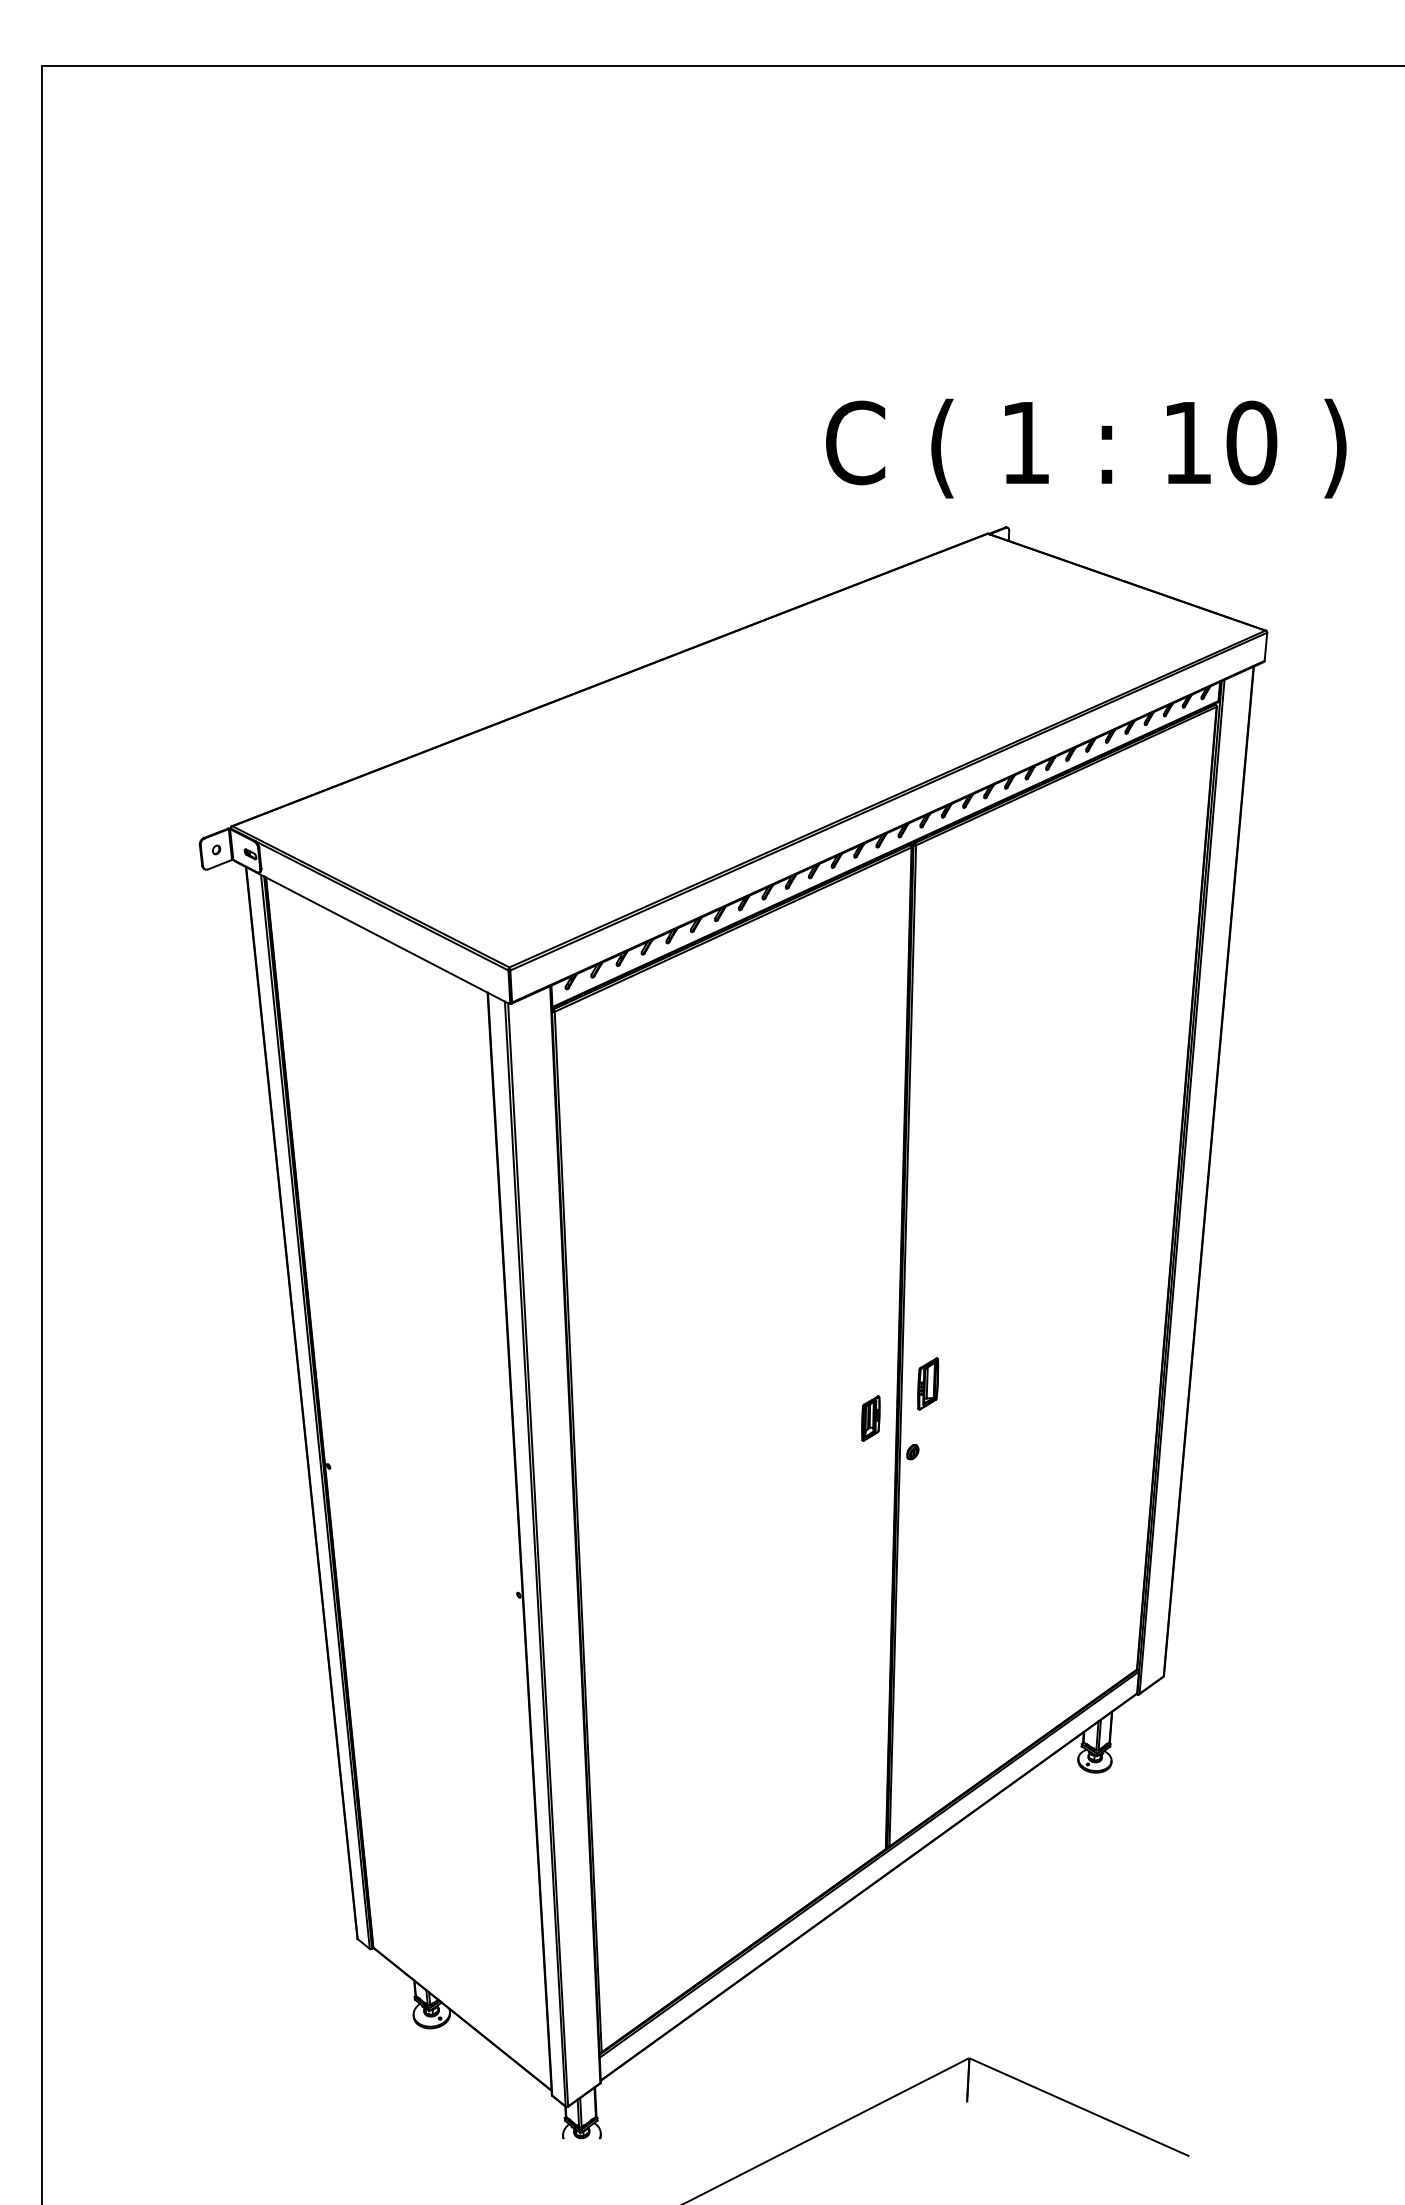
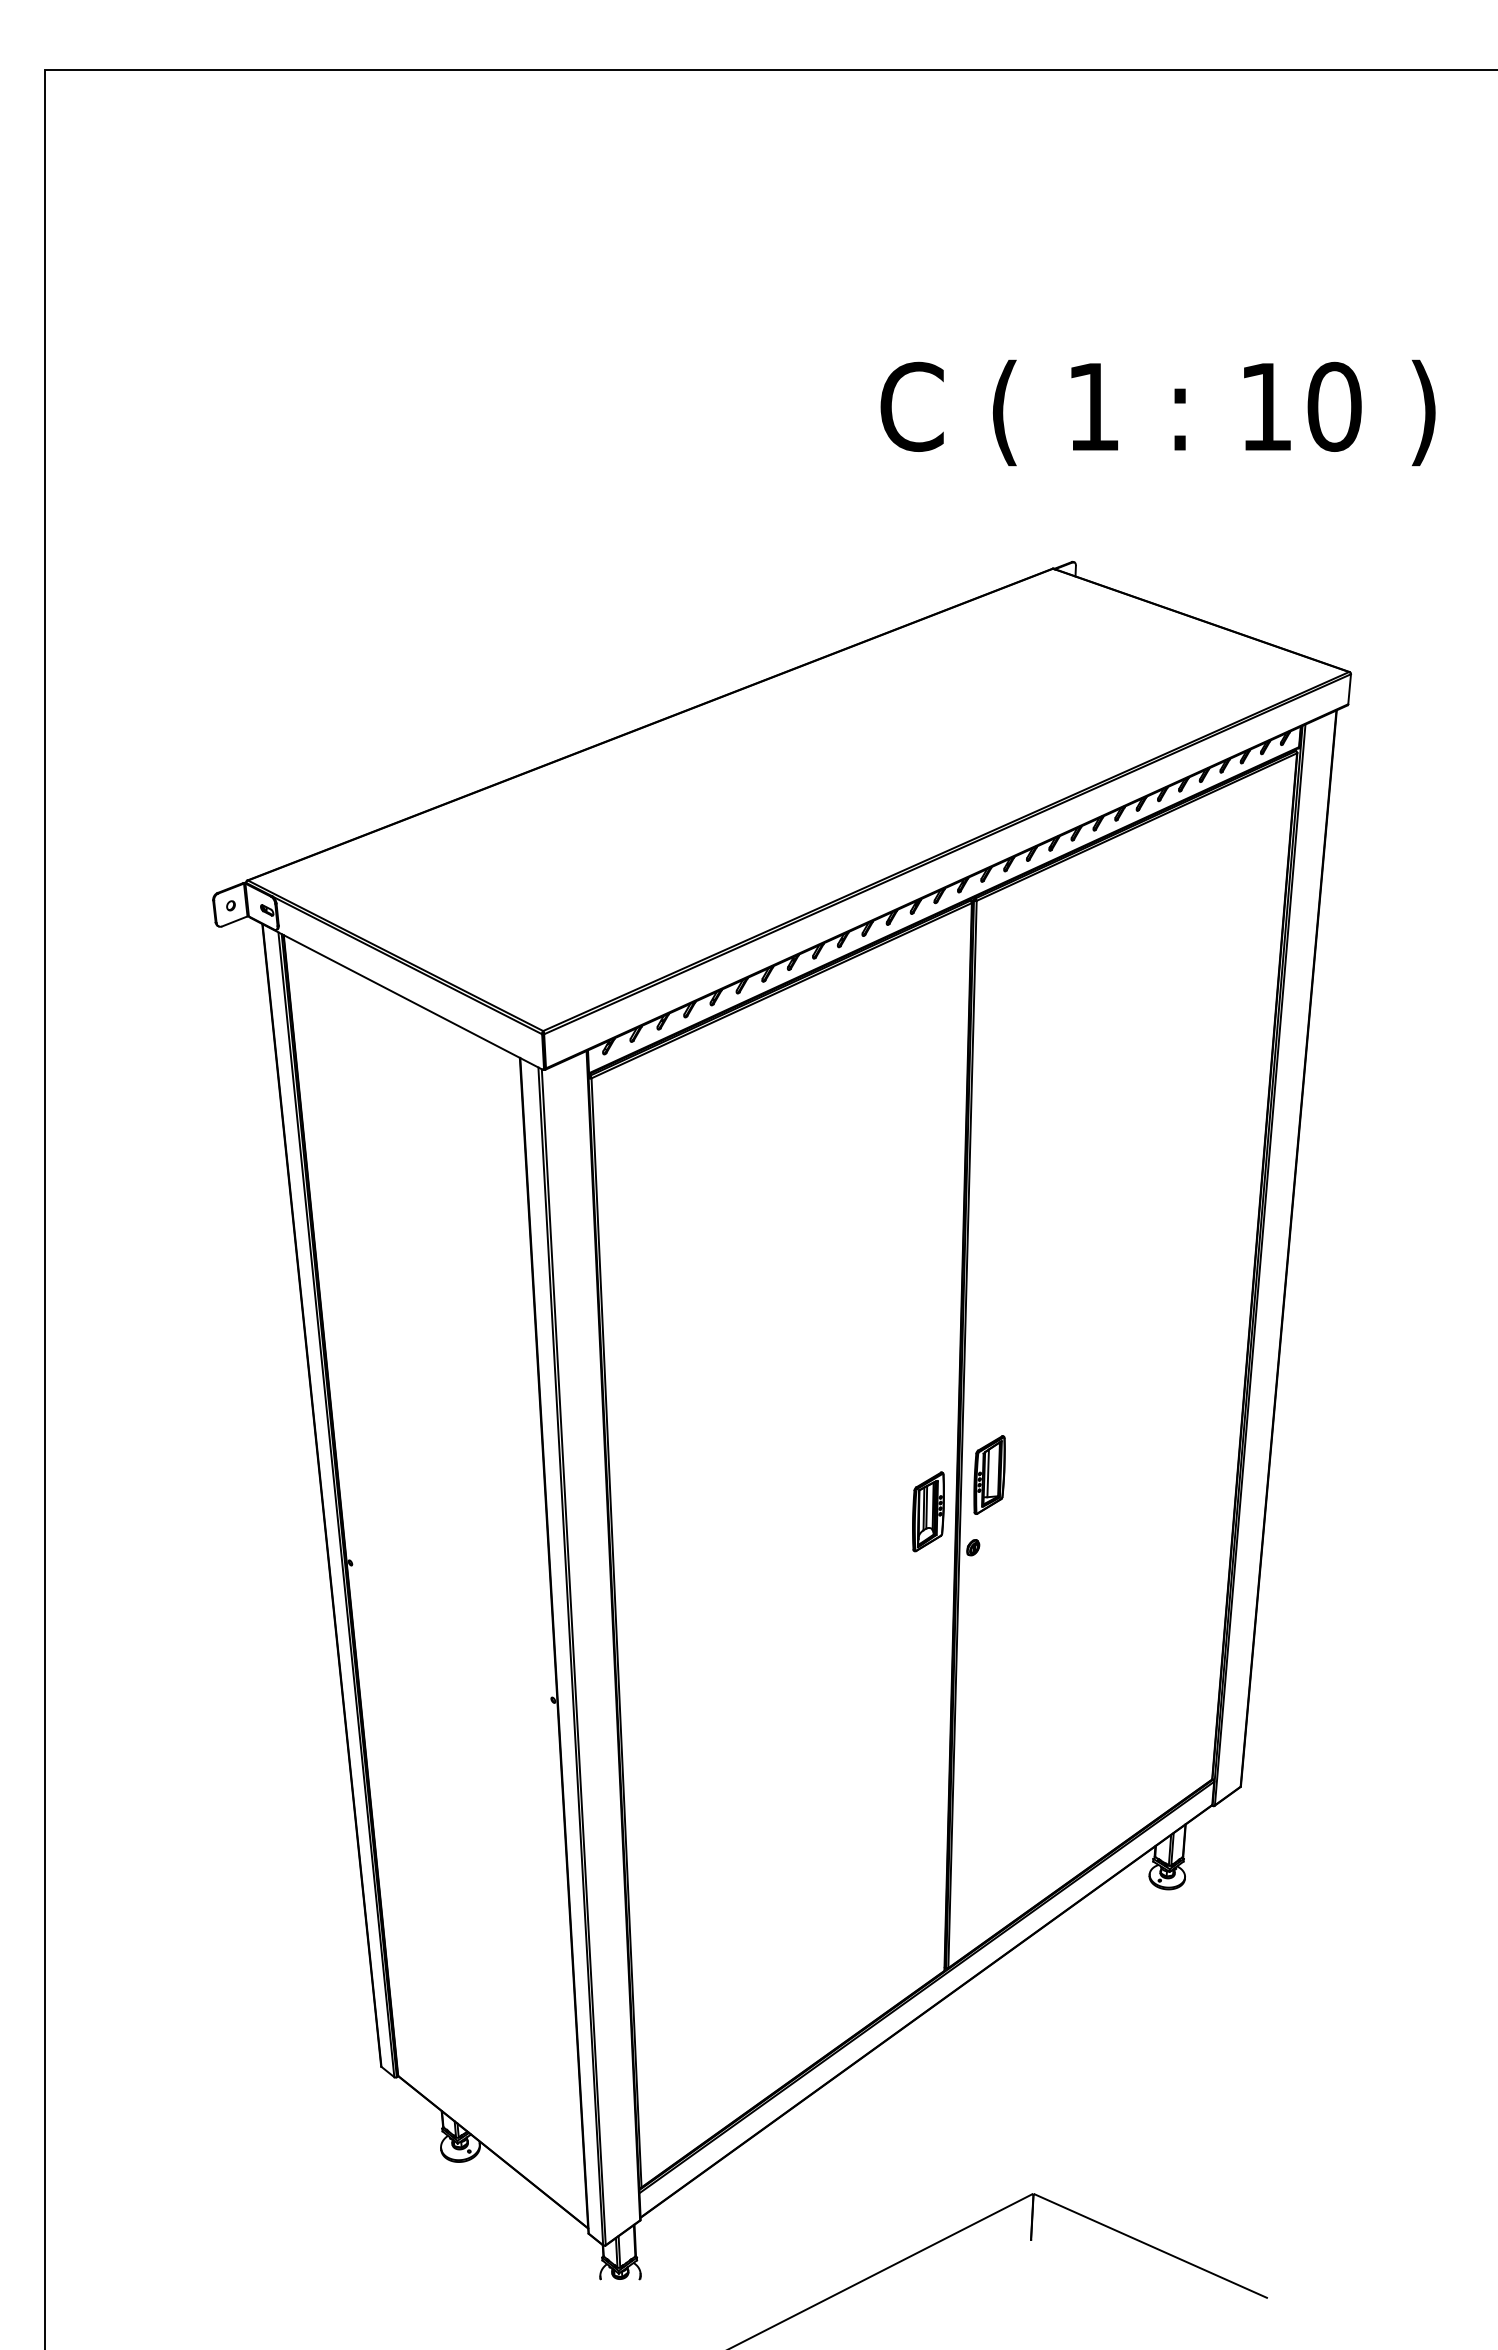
text: (1085, 448) -> (1157, 412), moved
part: (928, 1383) -> (989, 1474), size x1.43
part: (870, 1418) -> (928, 1511), size x1.67

